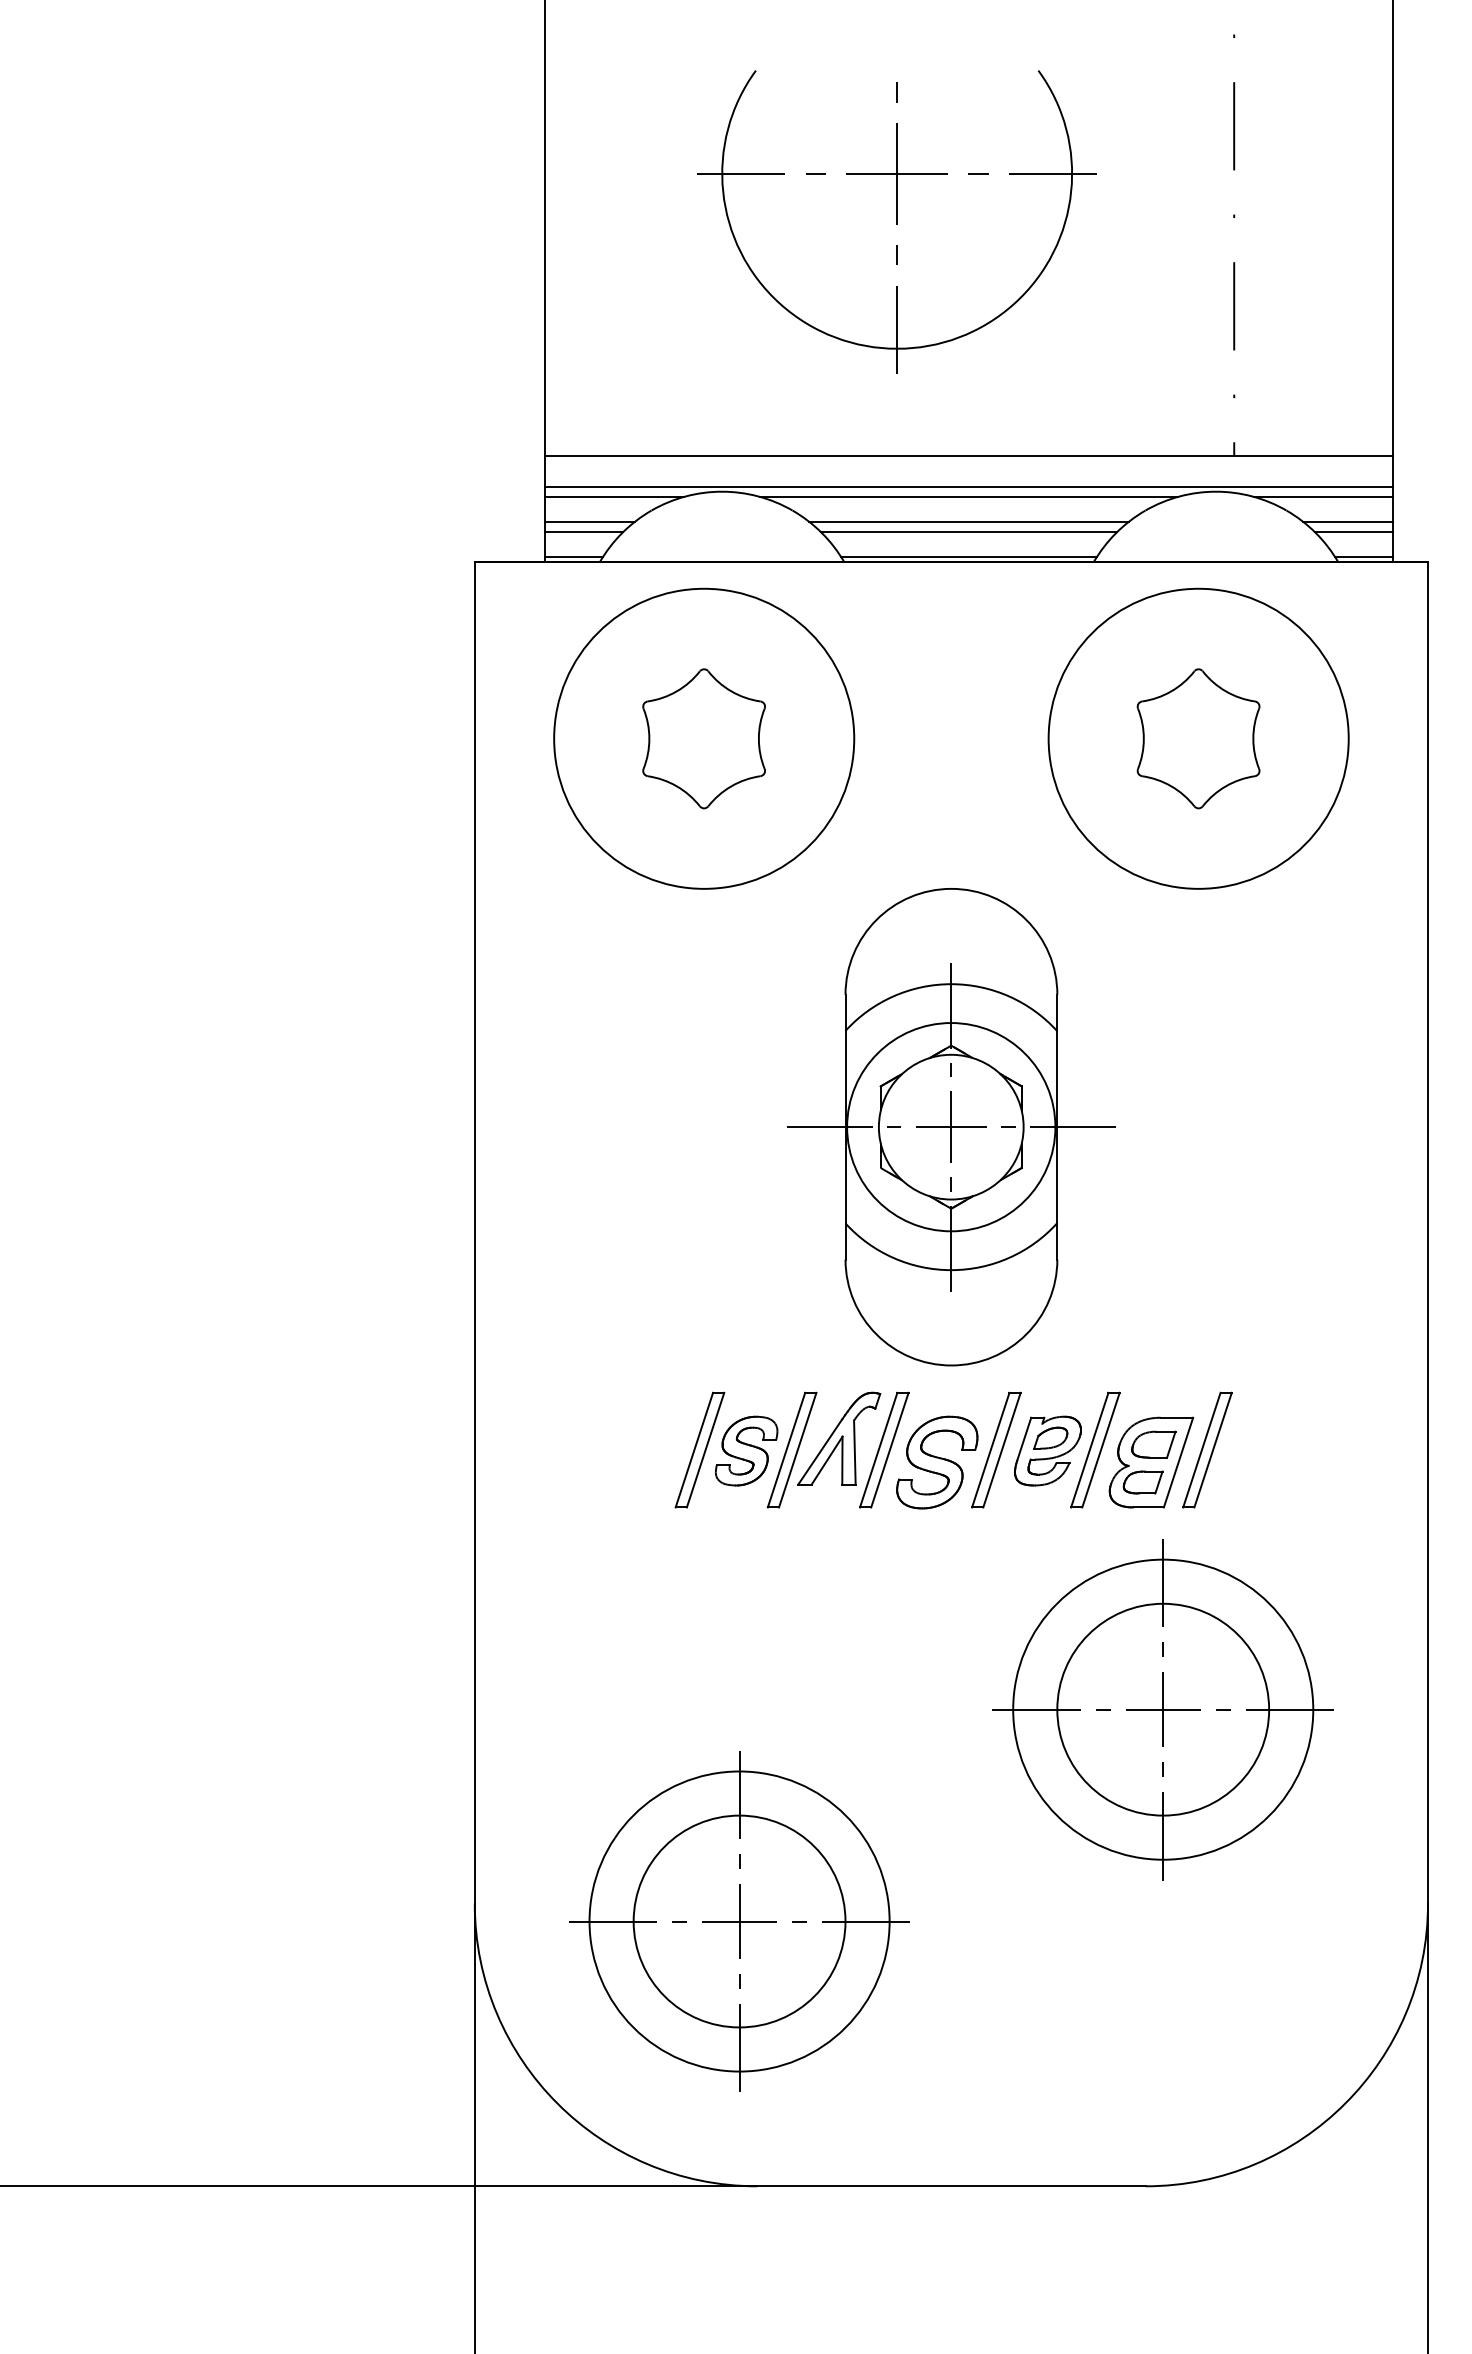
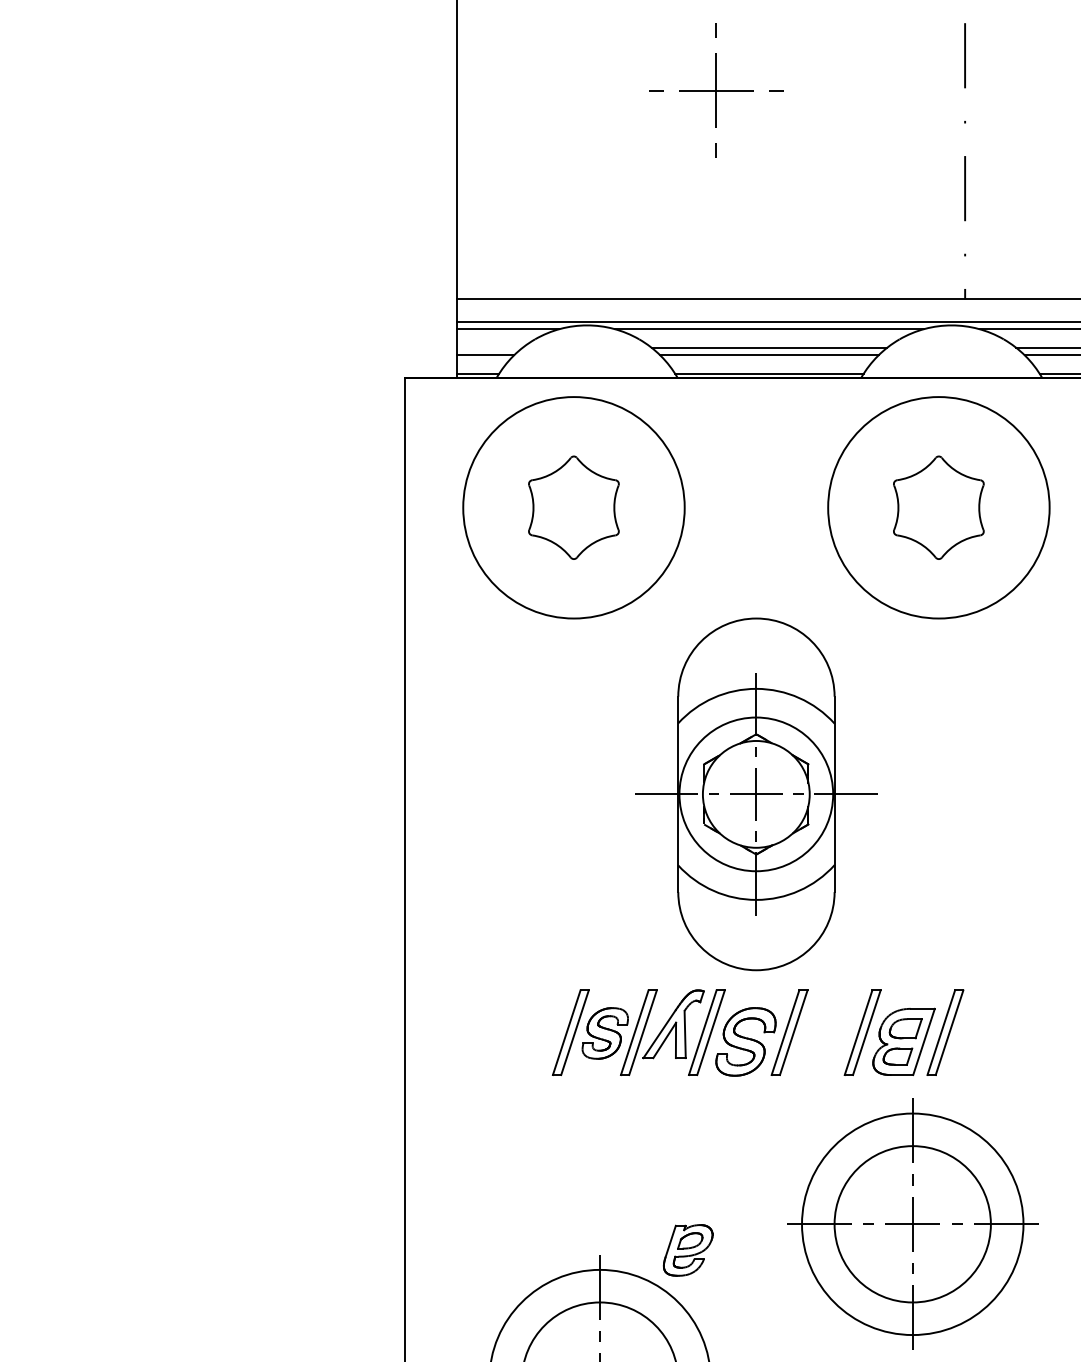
part: (896, 286) -> (715, 173), removed
line: (589, 521) -> (489, 347), removed
part: (1047, 1450) -> (687, 1249), moved

